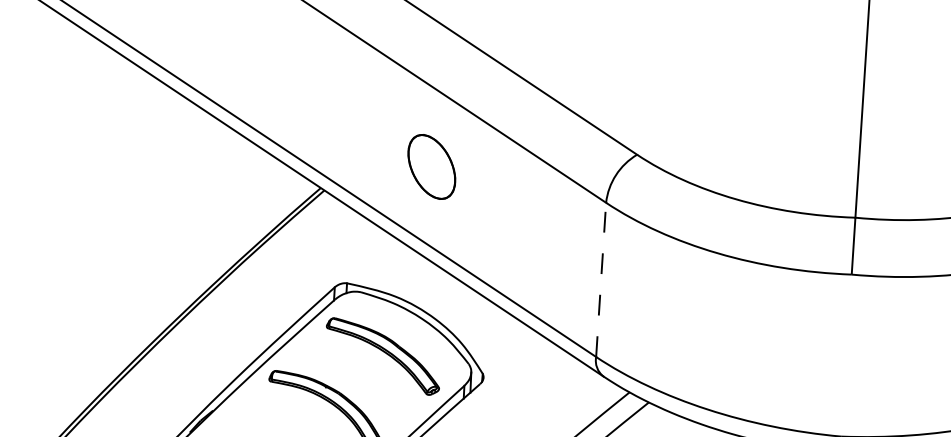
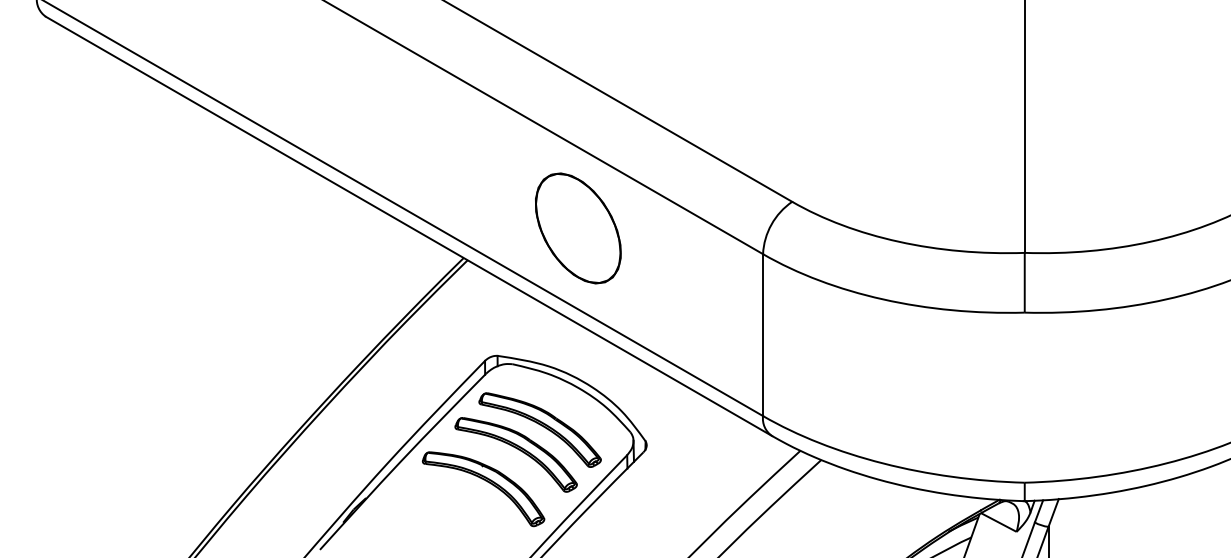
part: (431, 166) -> (578, 228), size x1.67
line: (601, 280) -> (763, 335), dashed -> solid
part: (358, 378) -> (515, 454), added

